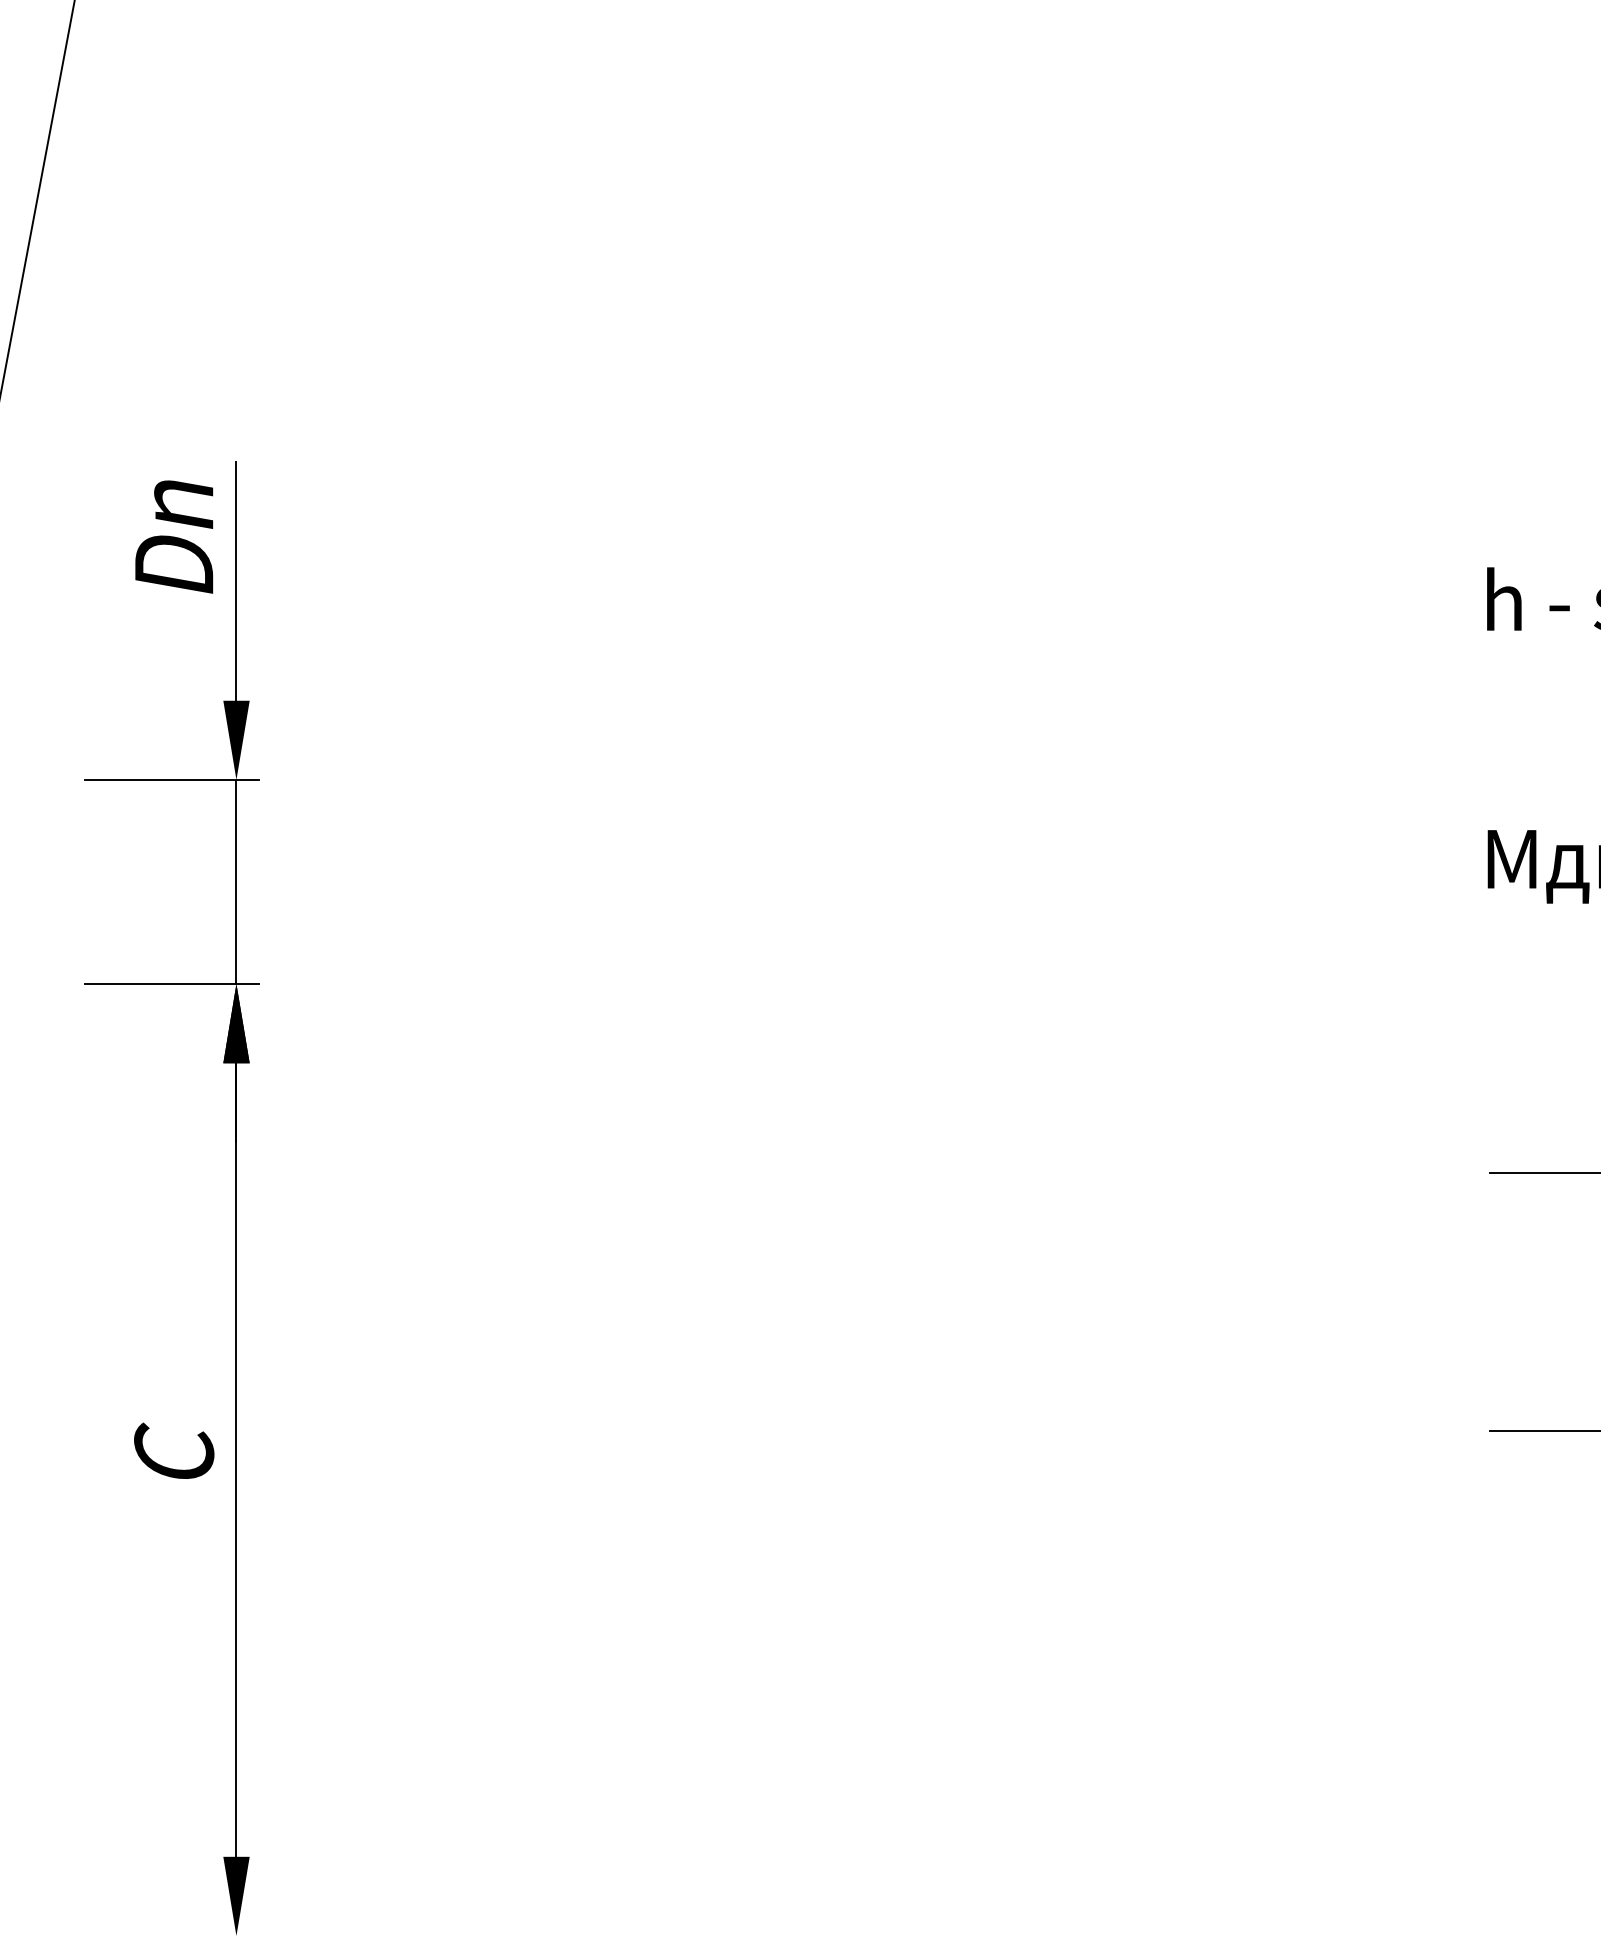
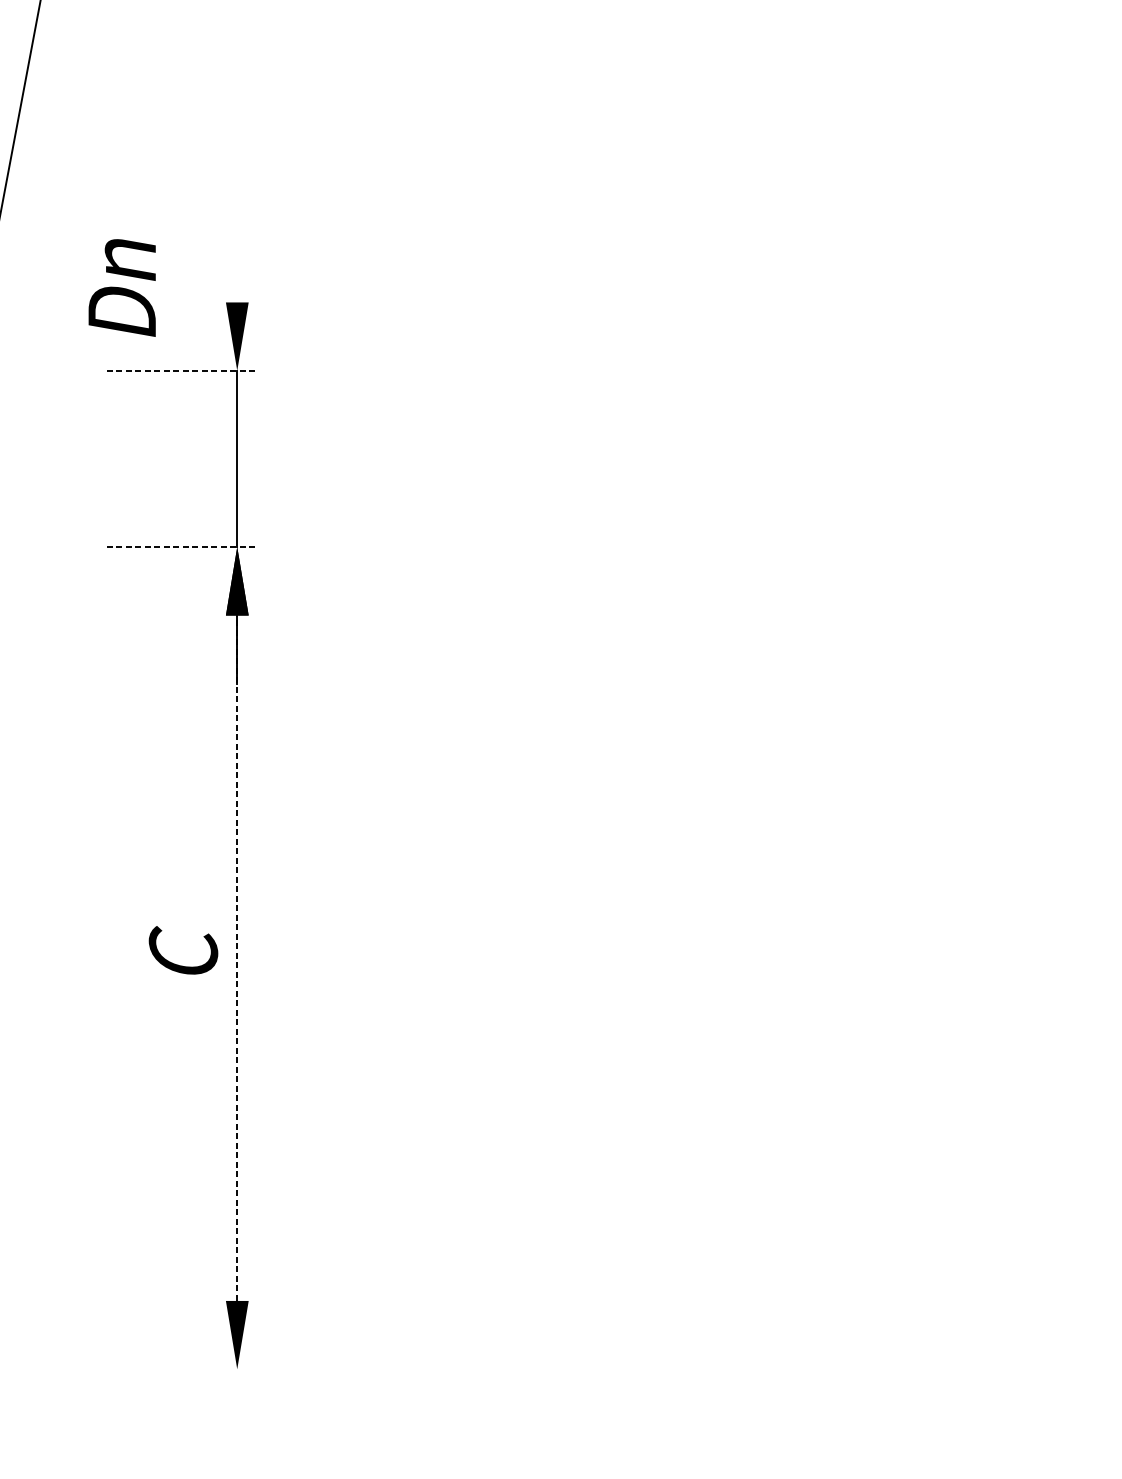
text: (174, 536) -> (122, 287), moved
line: (236, 580) -> (237, 198), removed
line: (172, 779) -> (182, 370), solid -> dashed
line: (172, 983) -> (182, 546), solid -> dashed
line: (236, 1460) -> (237, 958), solid -> dashed

